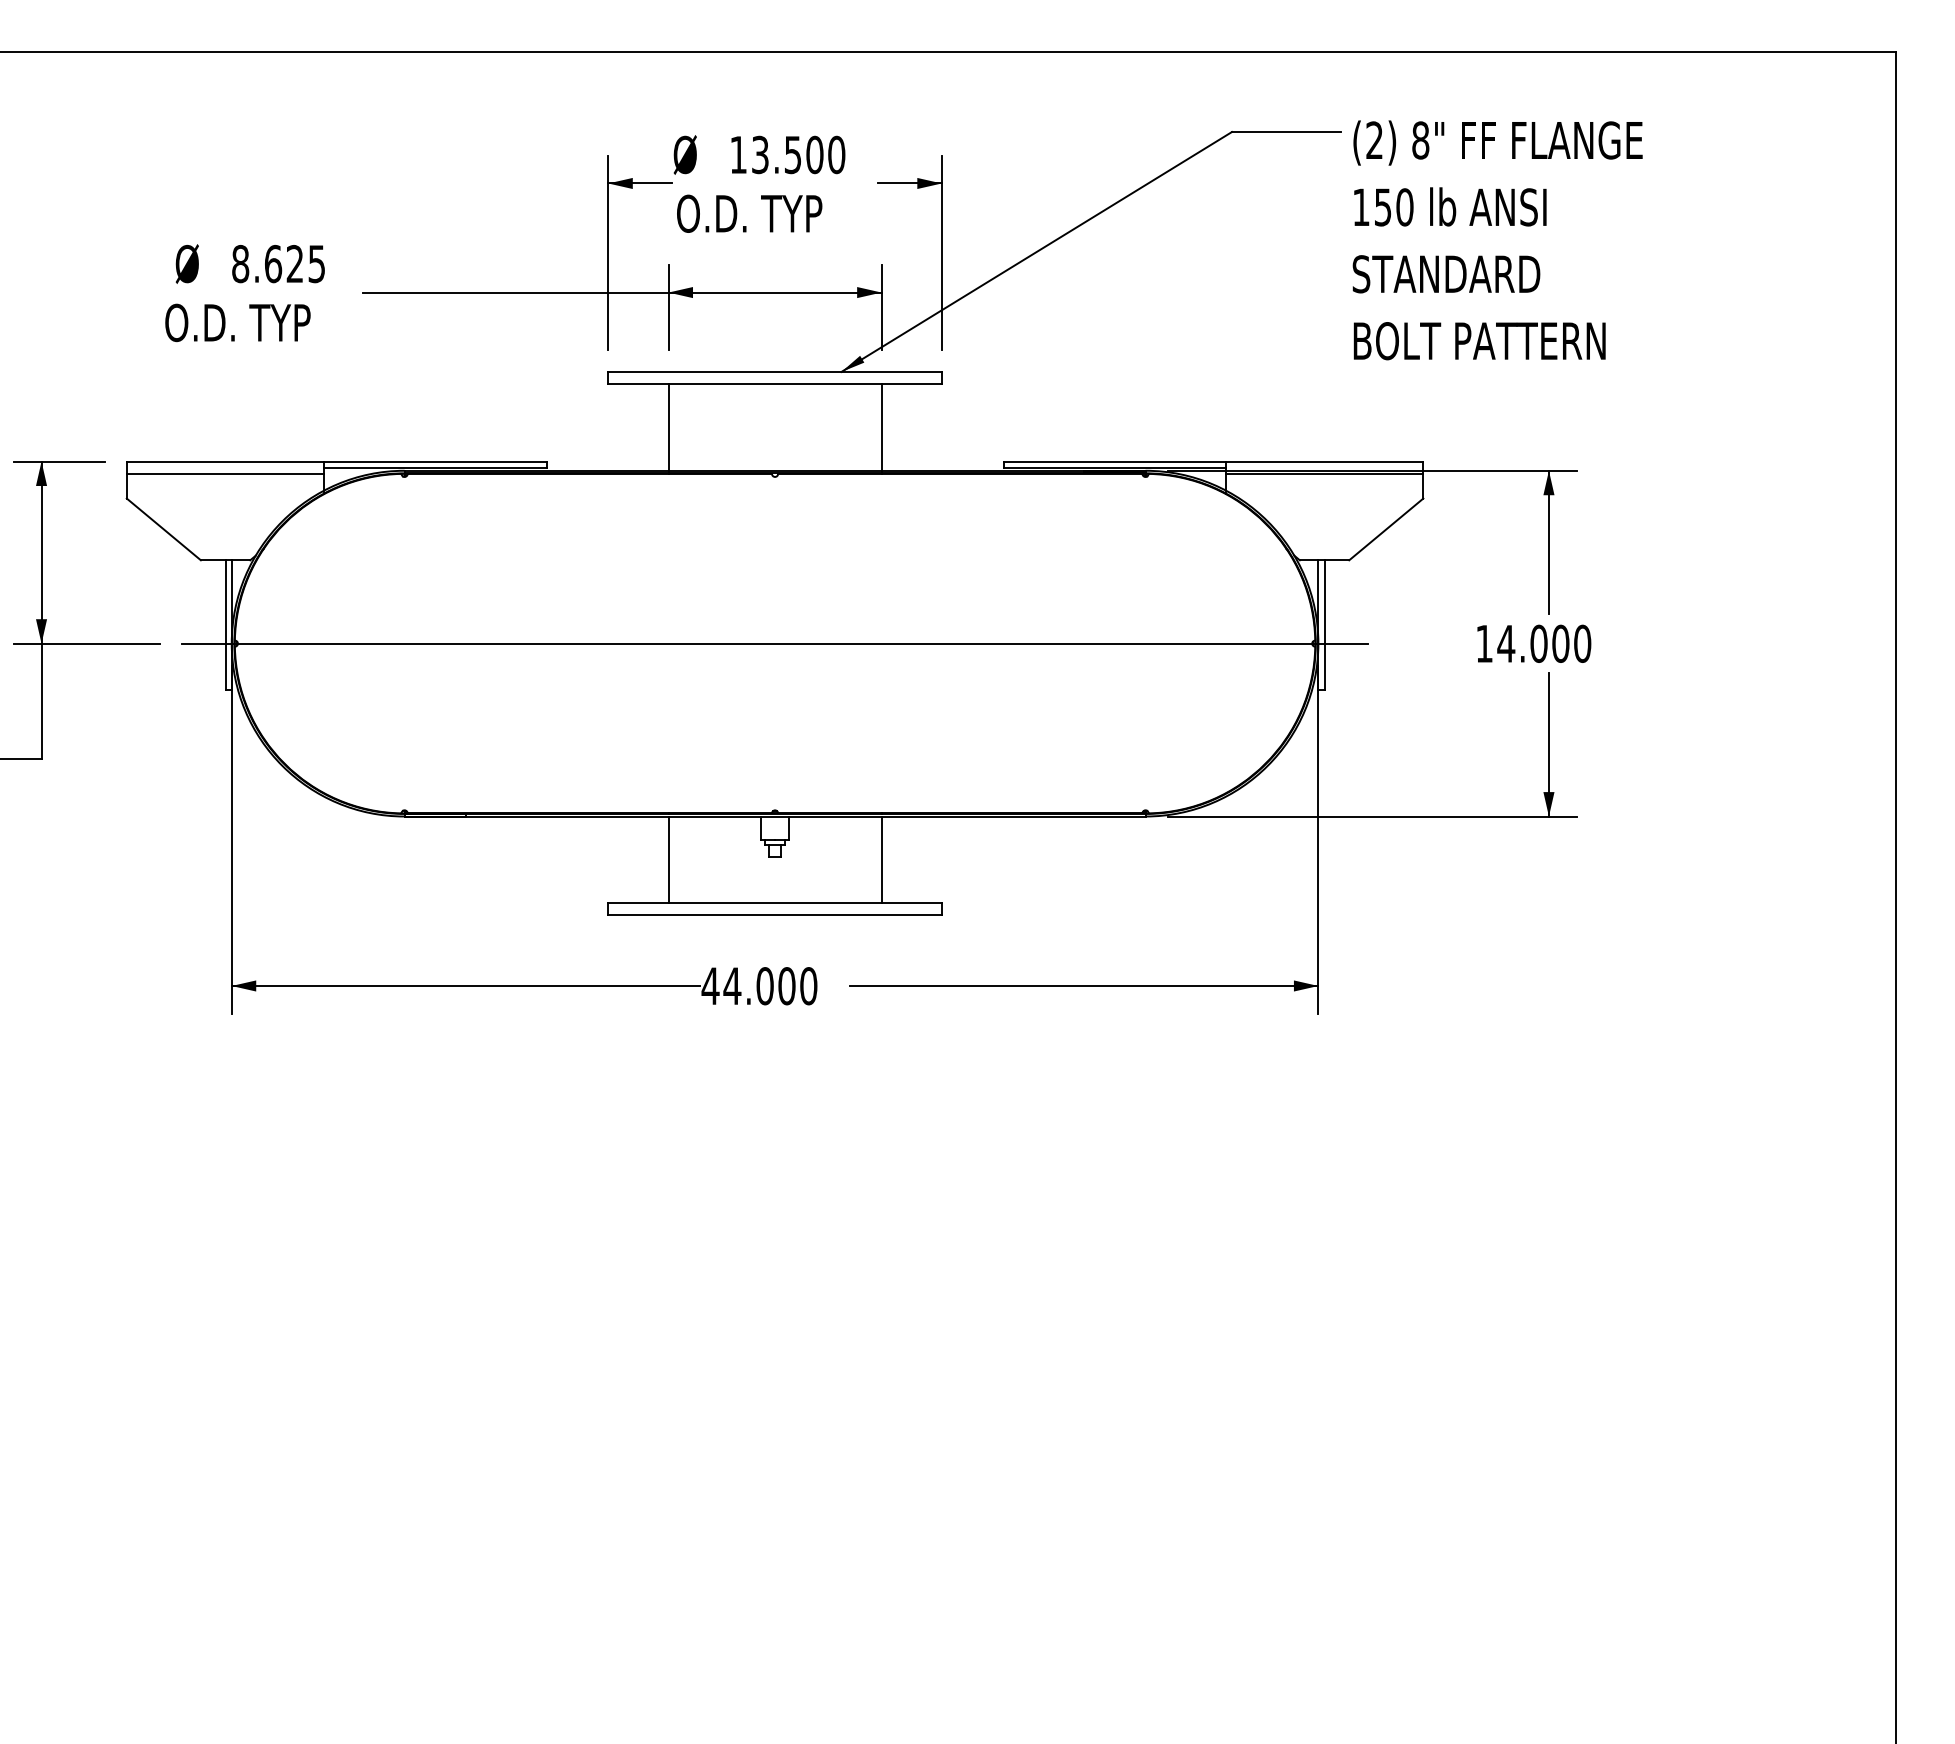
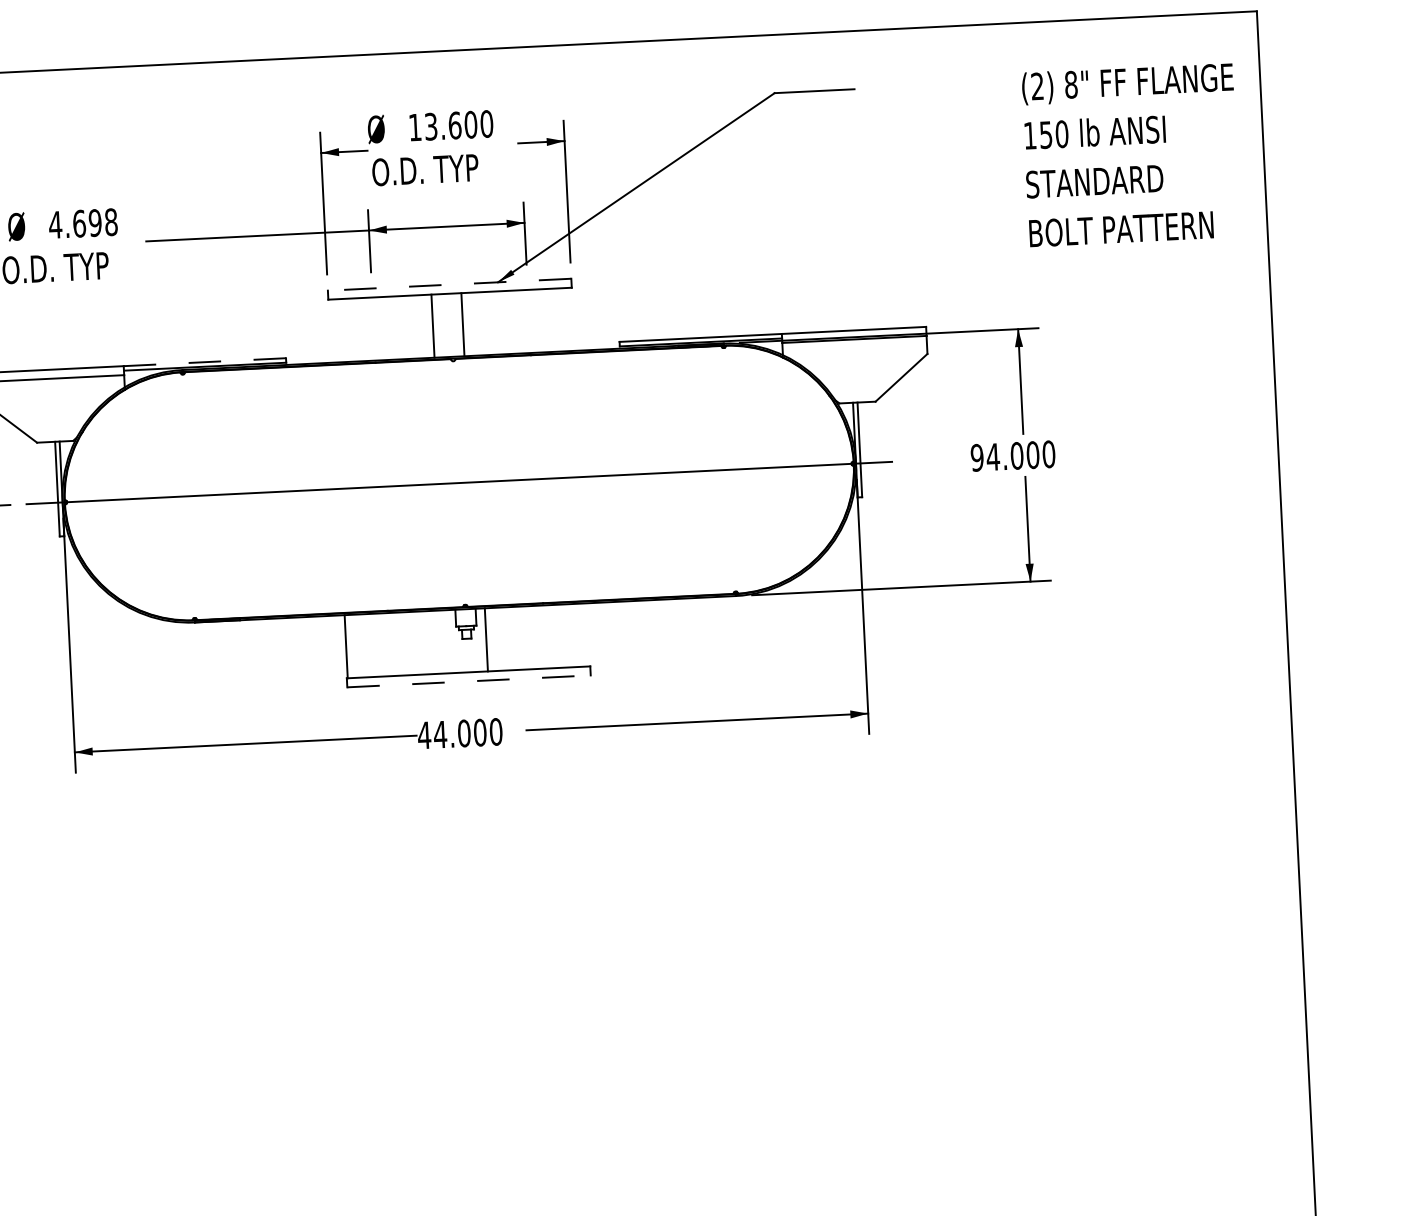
text: (792, 154) -> (454, 125), 13.500 -> 13.600
text: (1497, 240) -> (1130, 155), moved
text: (278, 263) -> (83, 223), 8.625 -> 4.698
line: (775, 372) -> (449, 285), solid -> dashed
line: (668, 427) -> (432, 326), moved
line: (881, 427) -> (462, 324), moved
line: (436, 461) -> (205, 362), solid -> dashed
text: (1483, 643) -> (976, 457), 14.000 -> 94.000
line: (668, 859) -> (346, 646), moved
line: (881, 859) -> (486, 639), moved
line: (775, 915) -> (469, 681), solid -> dashed

